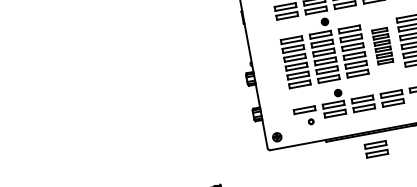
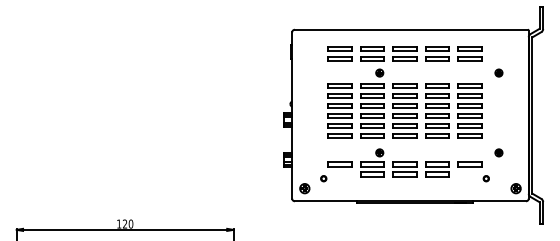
part: (382, 45) -> (437, 110), size x1.43
part: (310, 121) -> (323, 178), moved
part: (375, 149) -> (409, 221), removed

